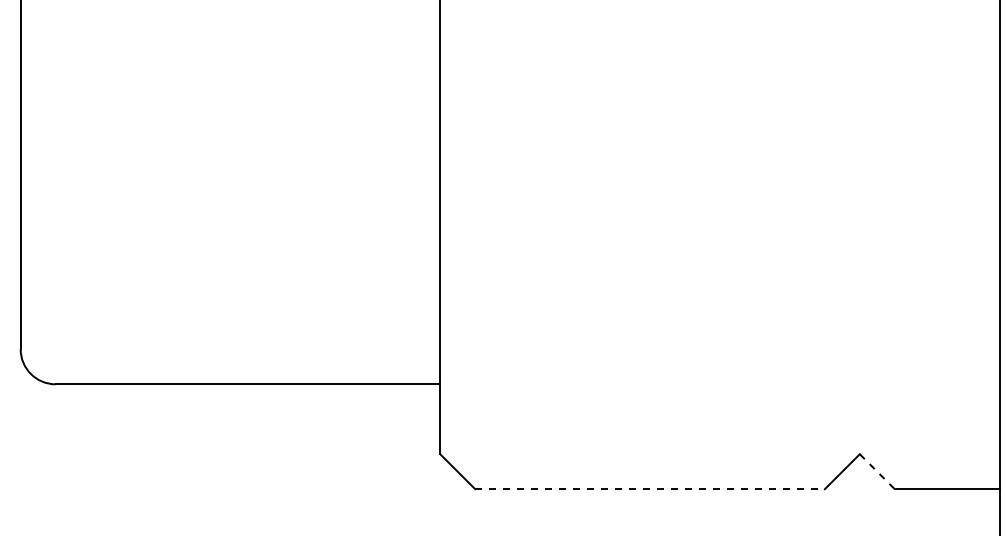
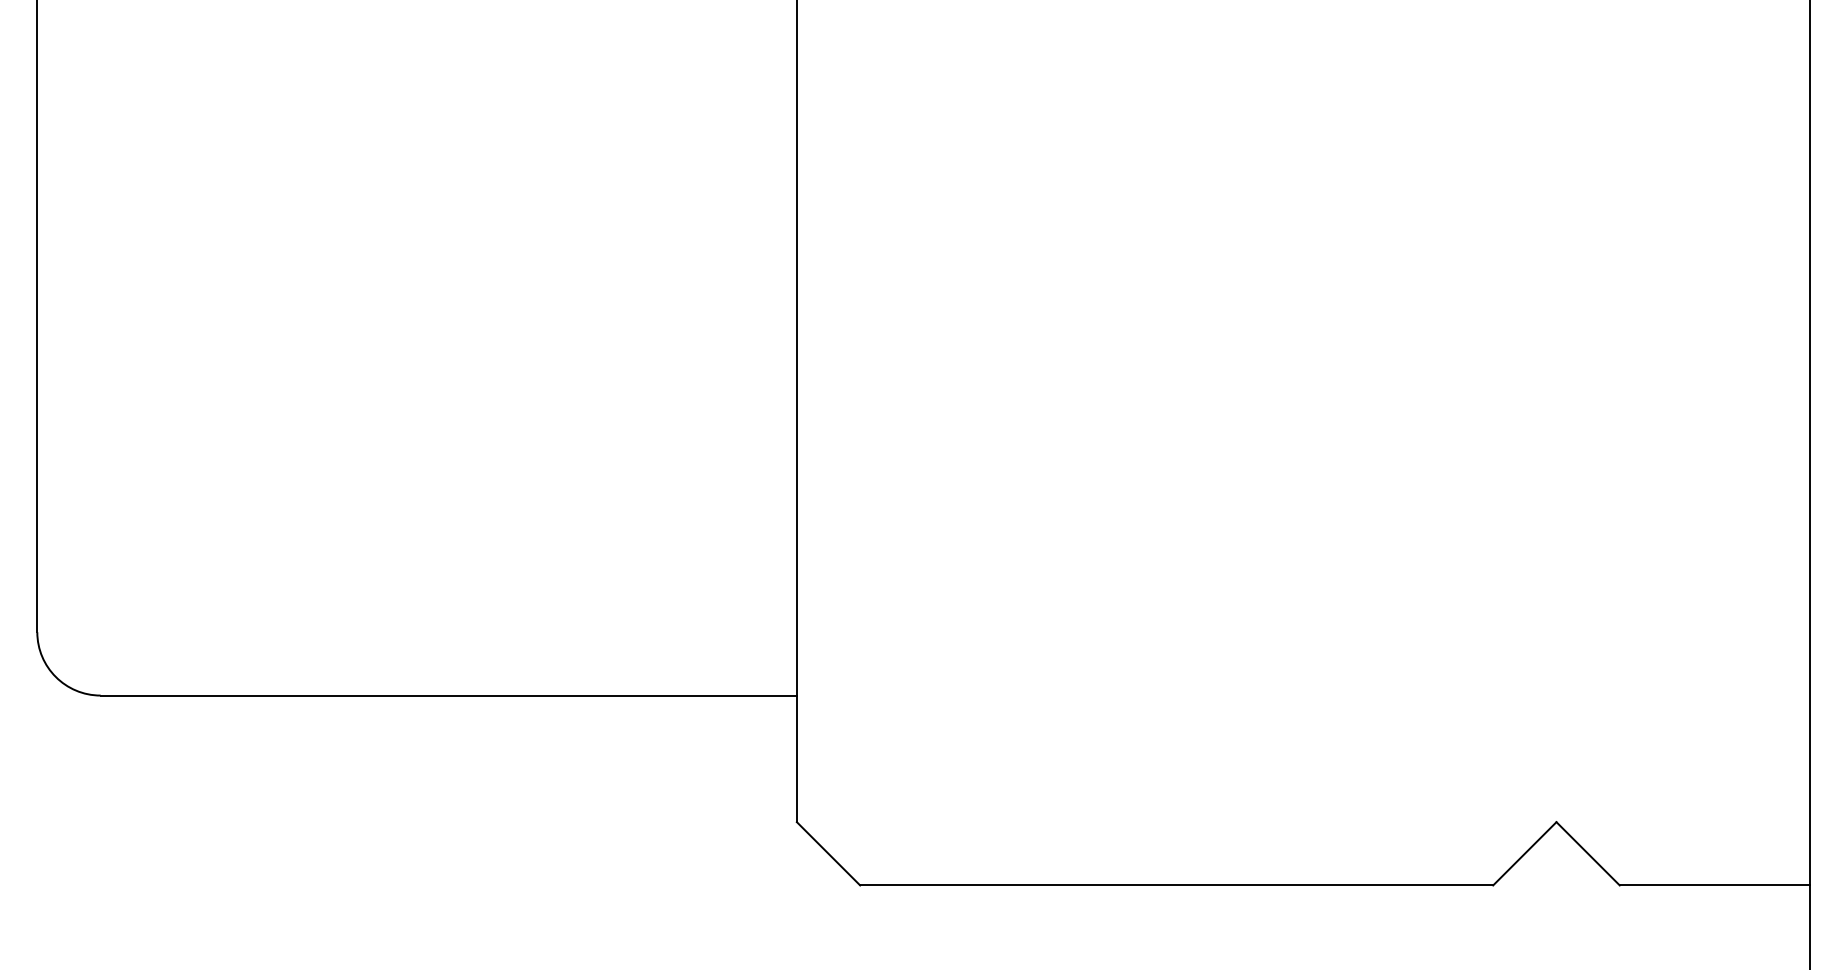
line: (877, 471) -> (1588, 853), dashed -> solid
line: (650, 489) -> (1177, 886), dashed -> solid

